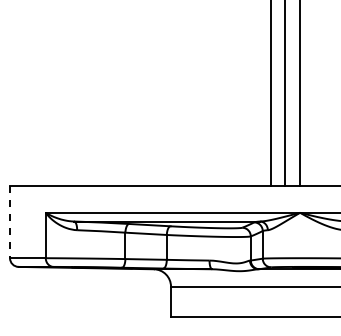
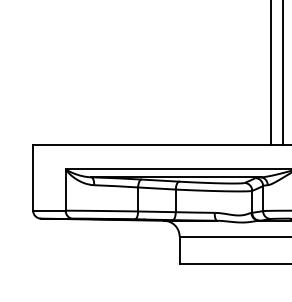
line: (10, 222) -> (33, 178), dashed -> solid

